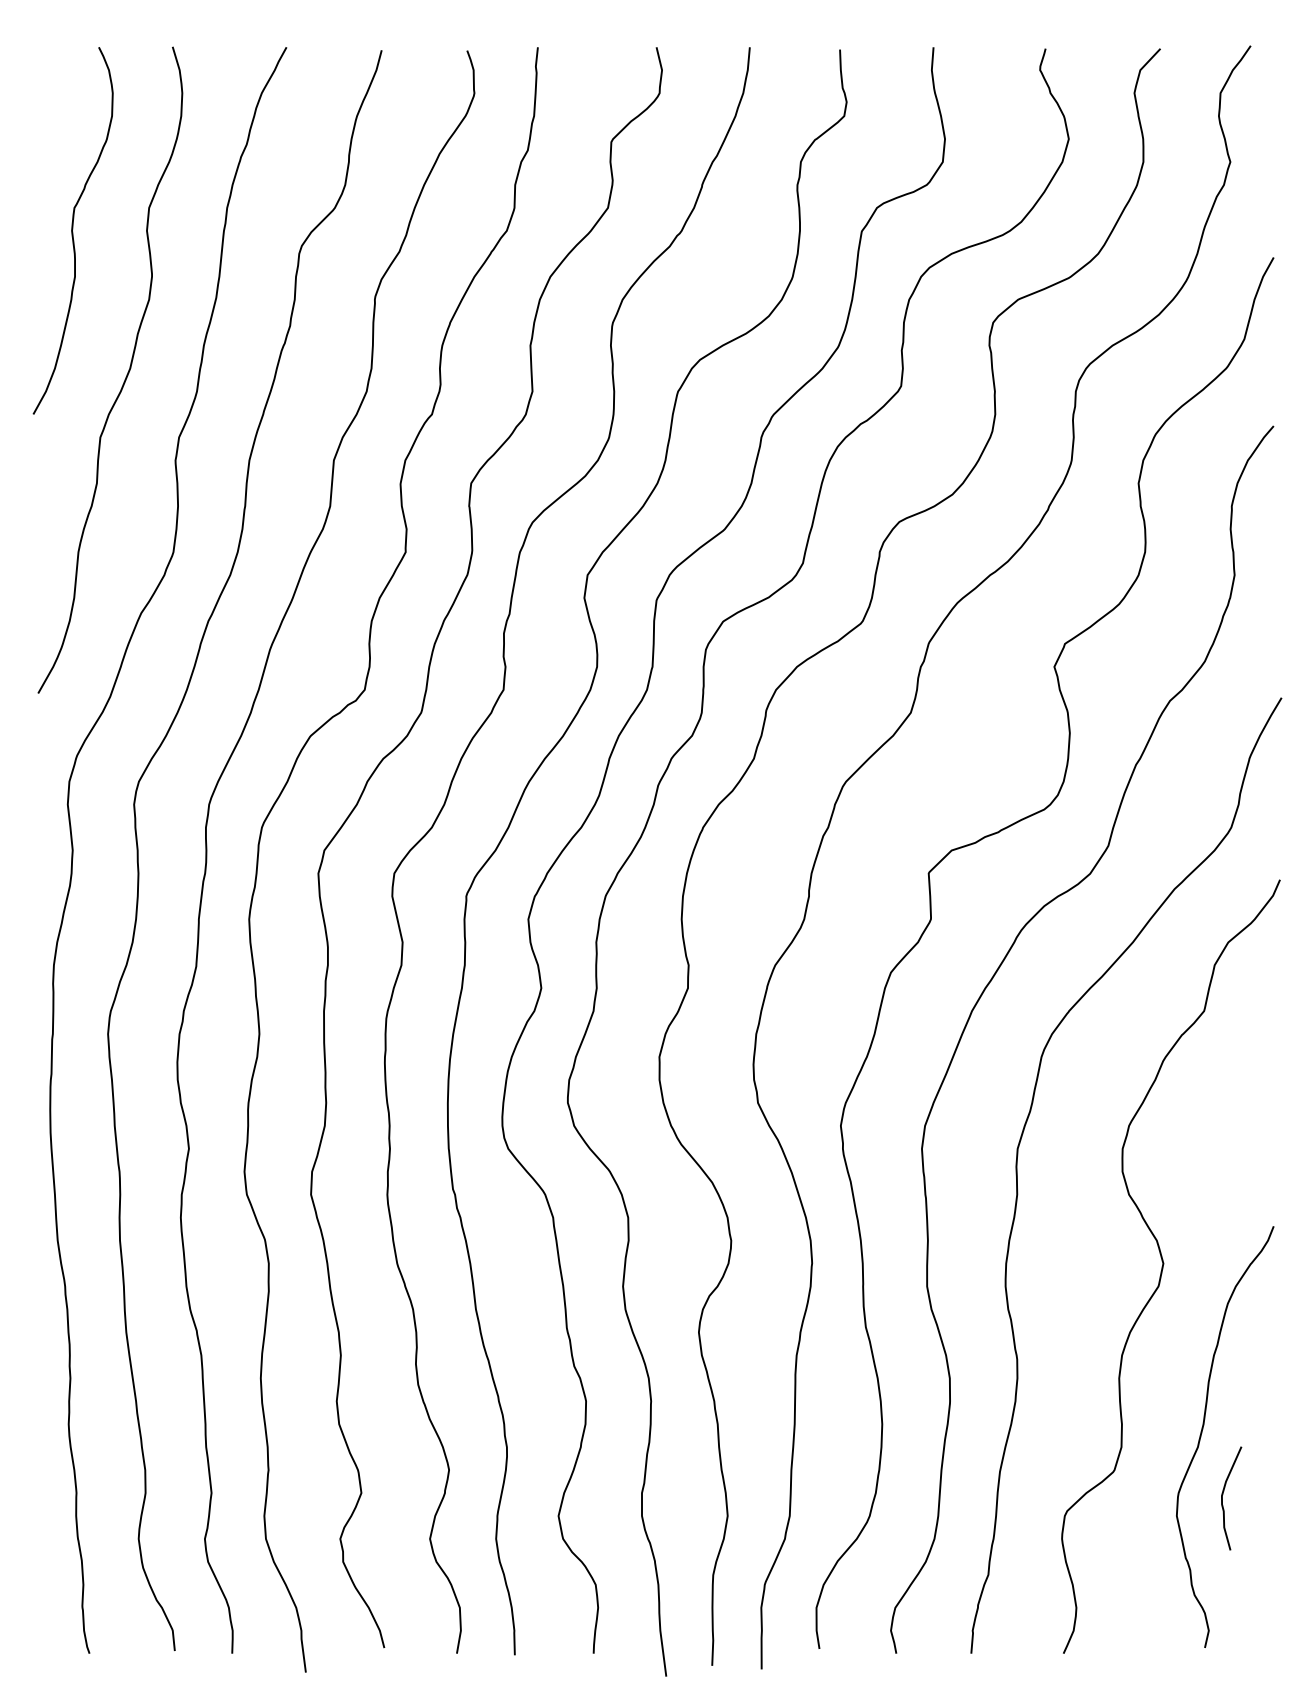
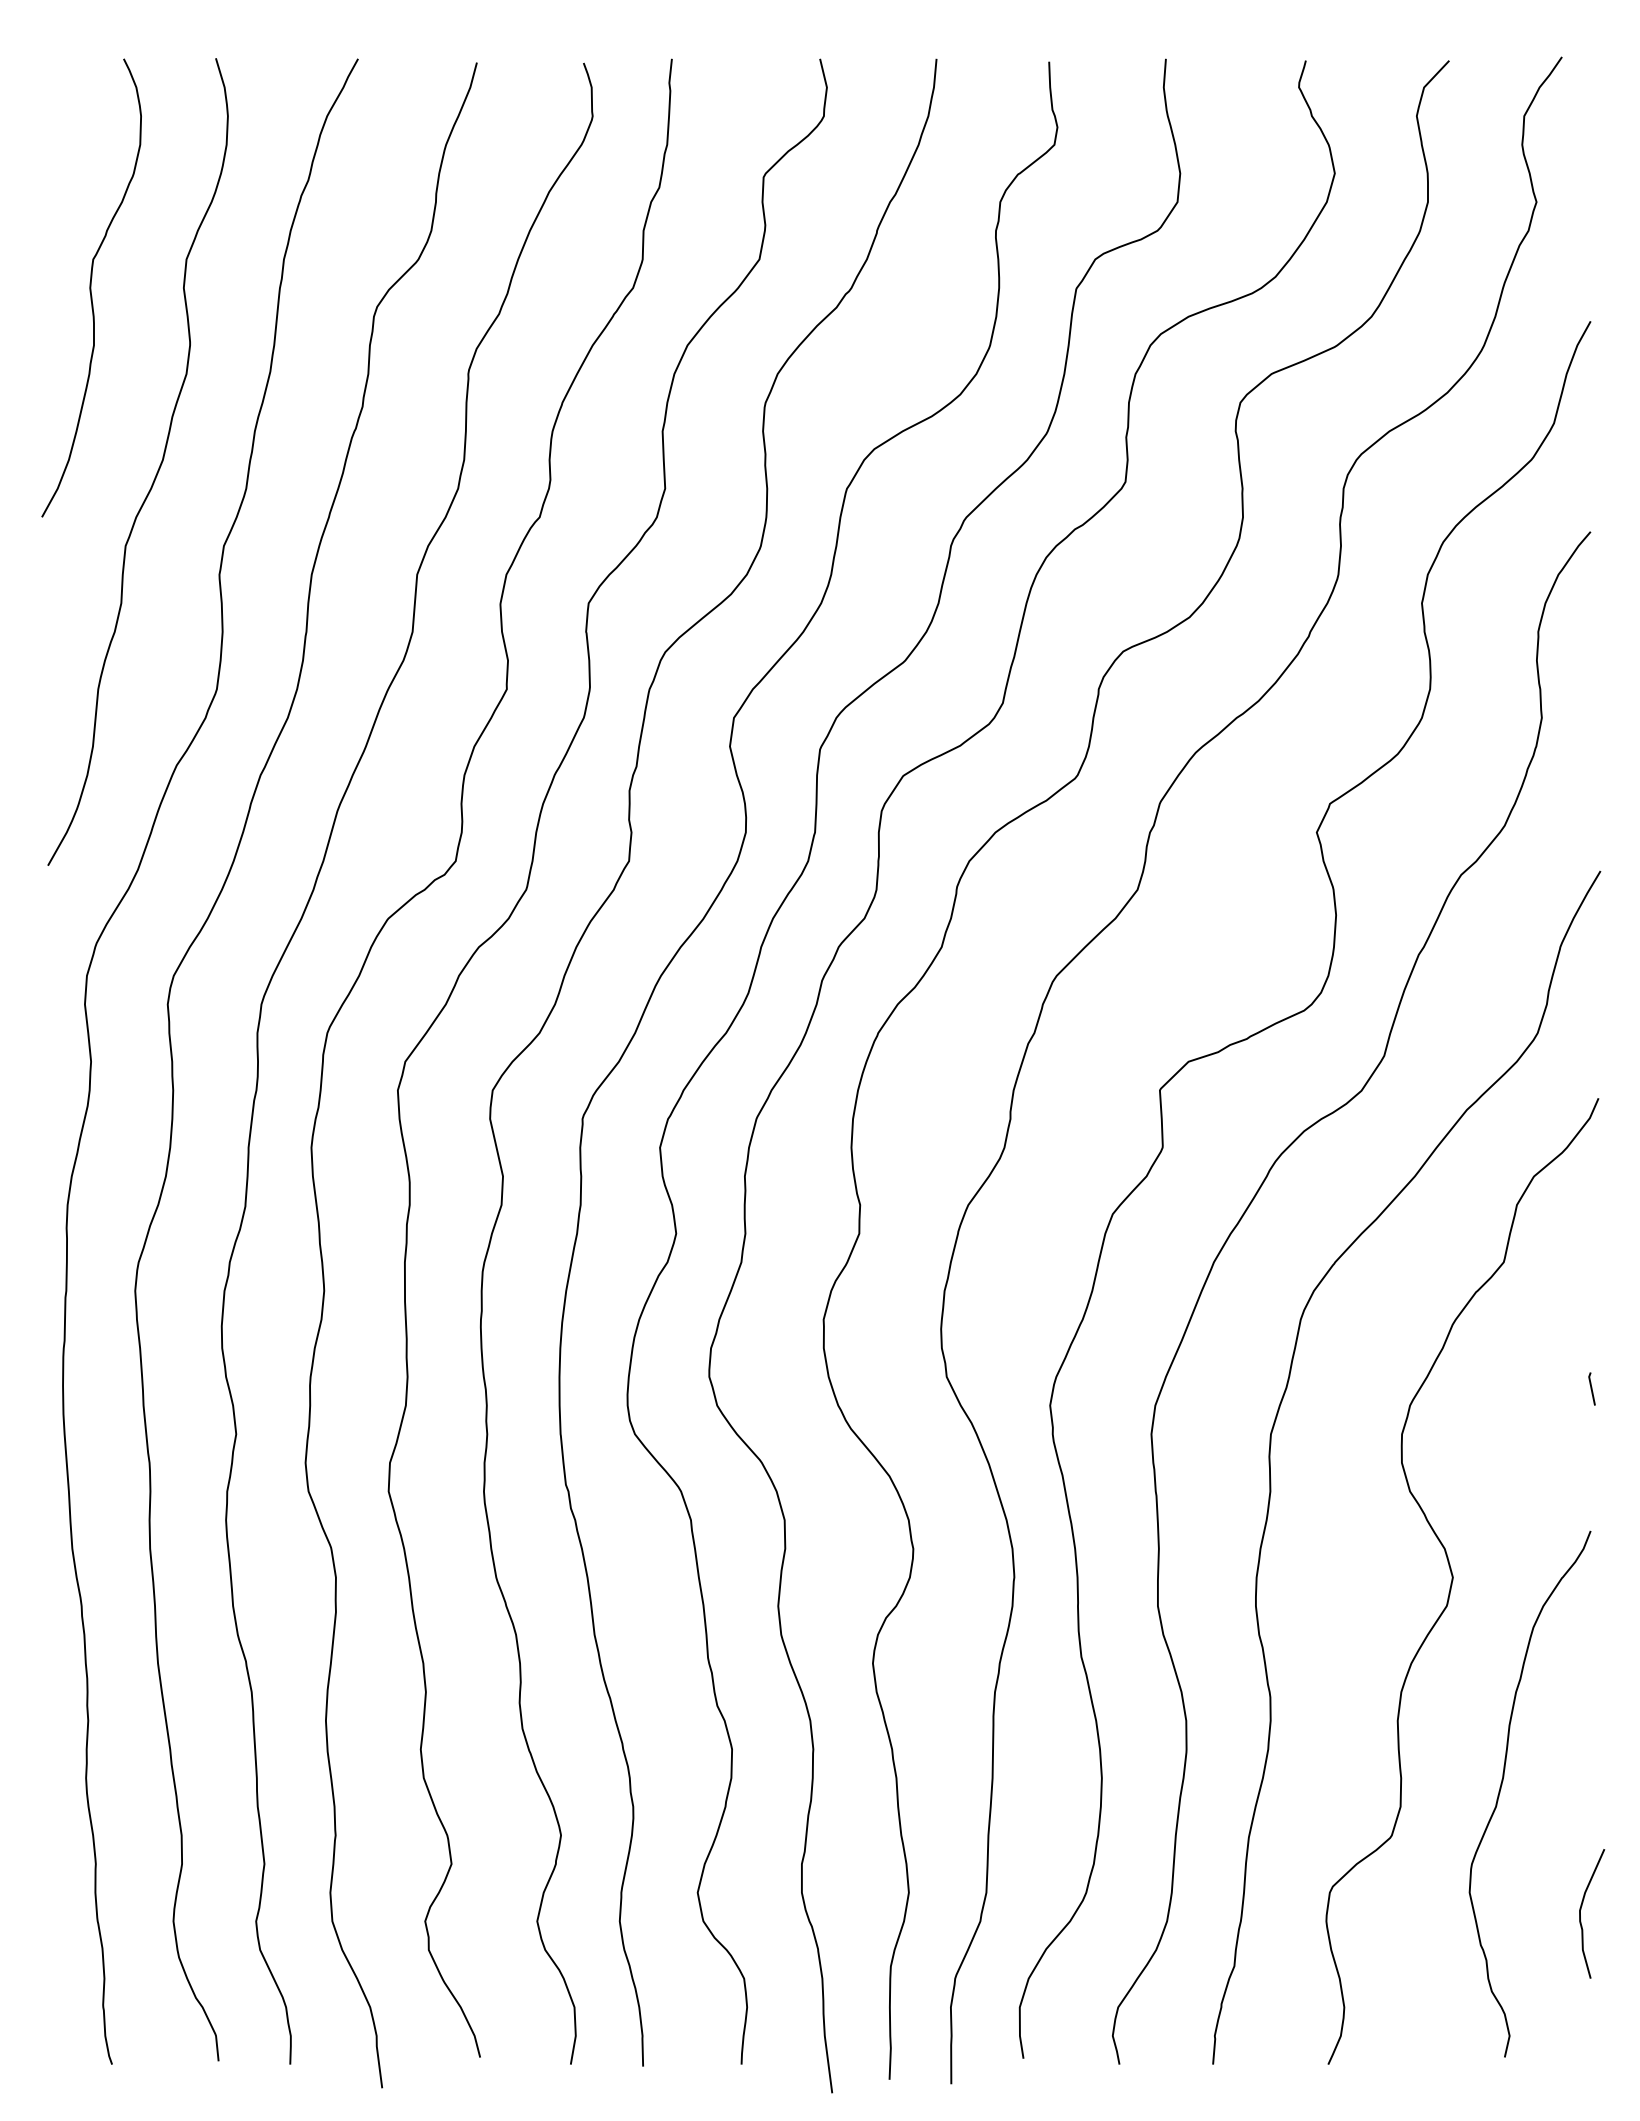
line: (1274, 1112) -> (1591, 1388), added
curve: (1223, 1495) -> (1581, 1909), moved

